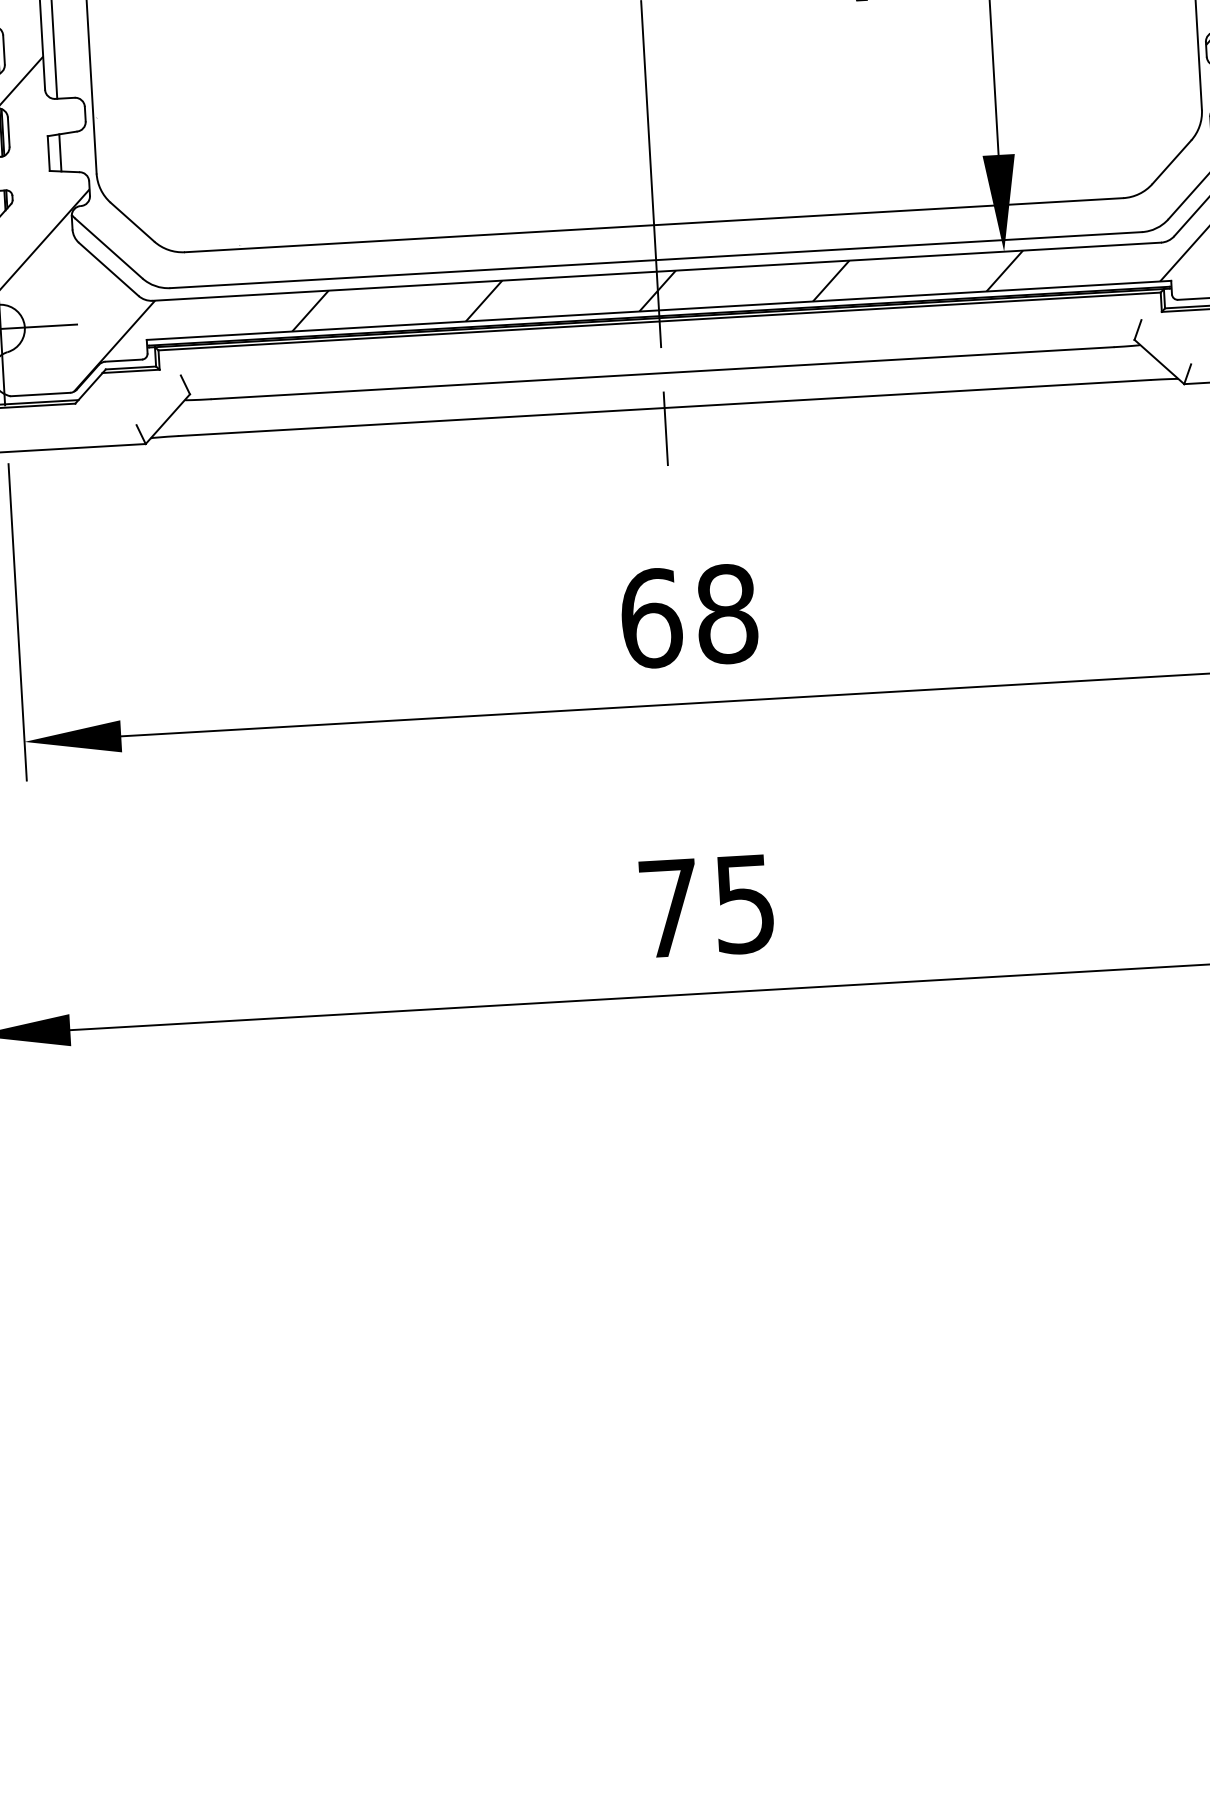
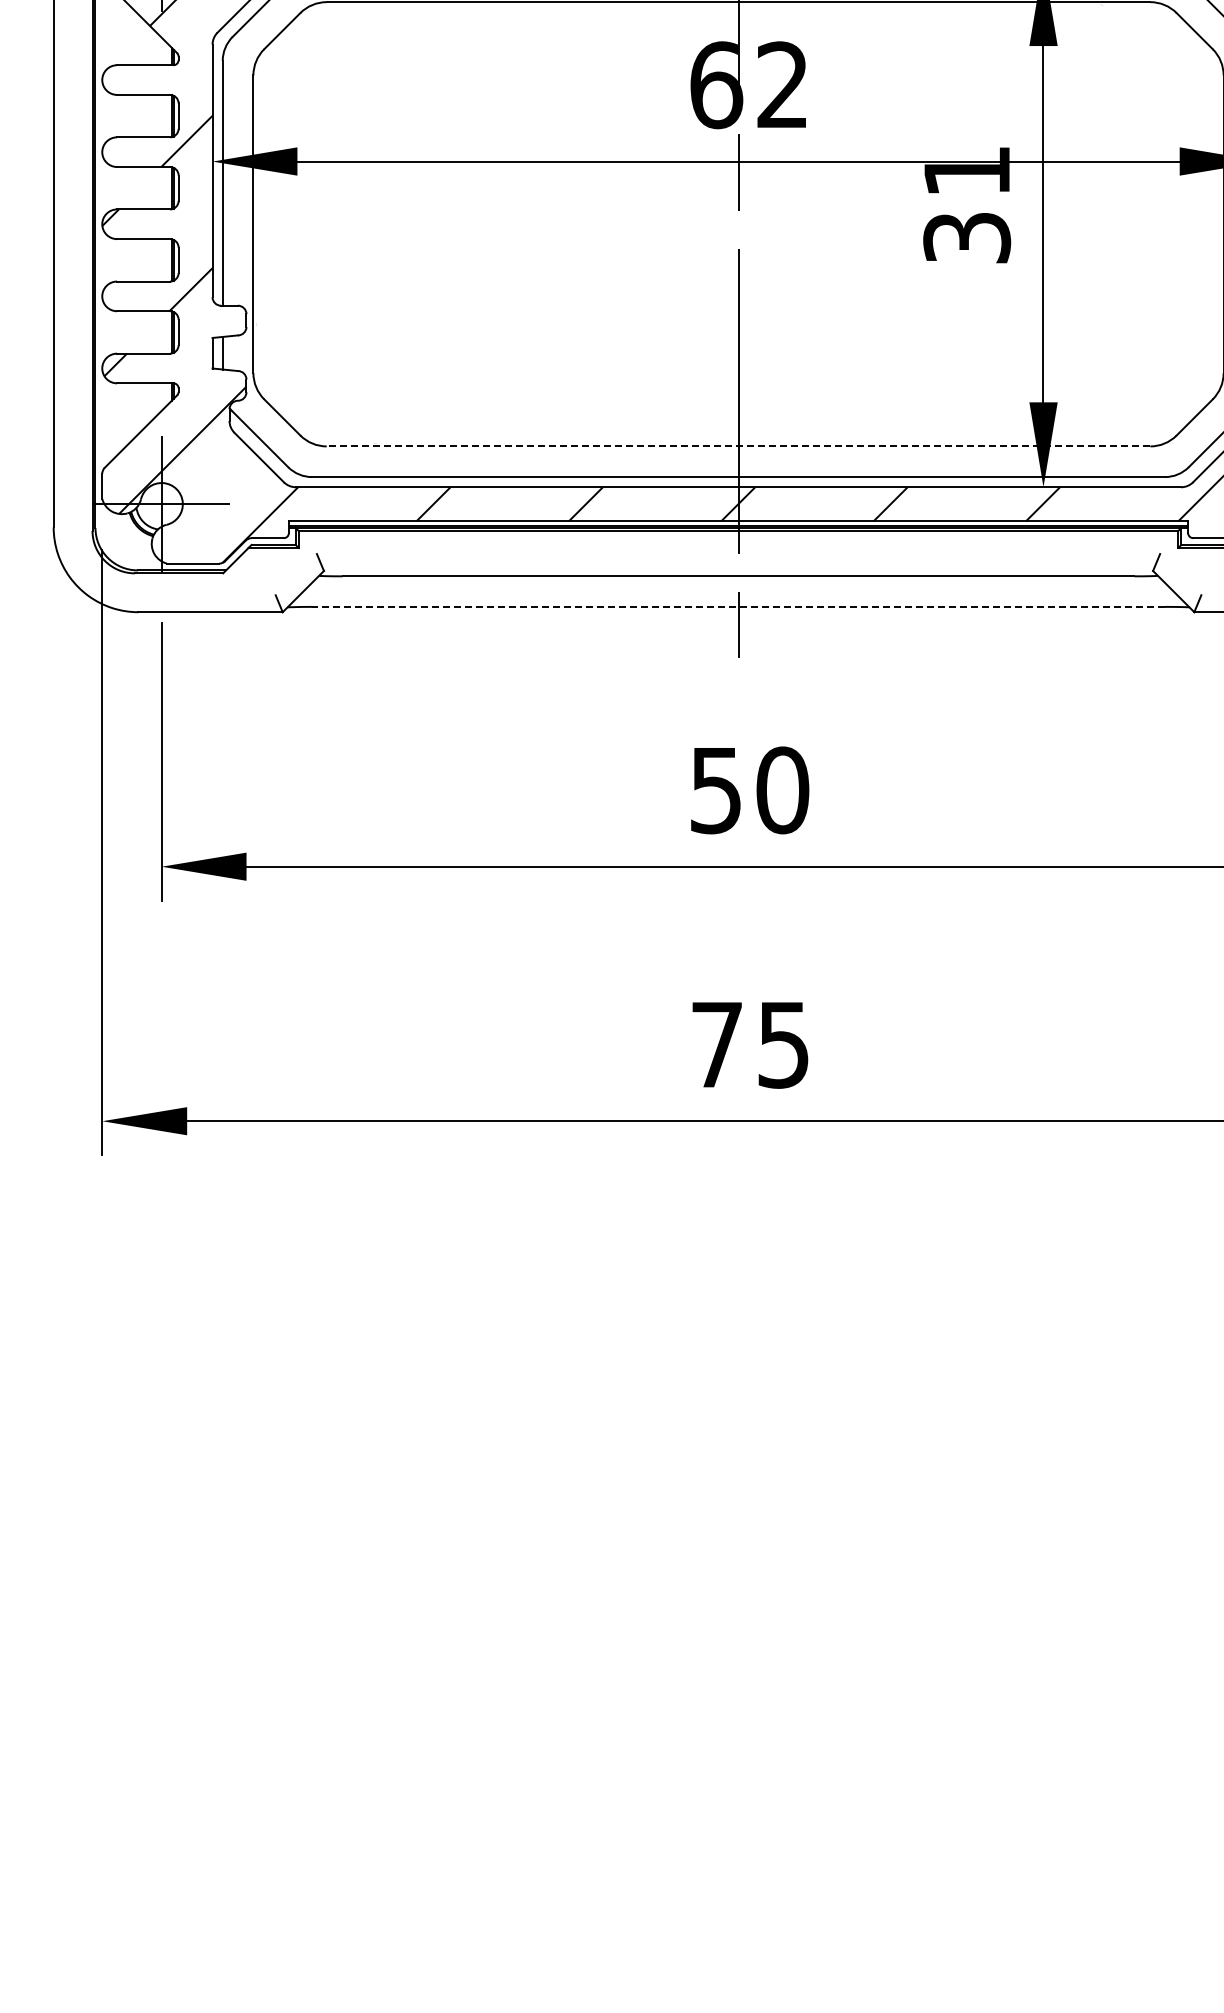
line: (654, 225) -> (738, 446), solid -> dashed
line: (664, 407) -> (738, 606), solid -> dashed
text: (689, 616) -> (749, 790), 68 -> 50

